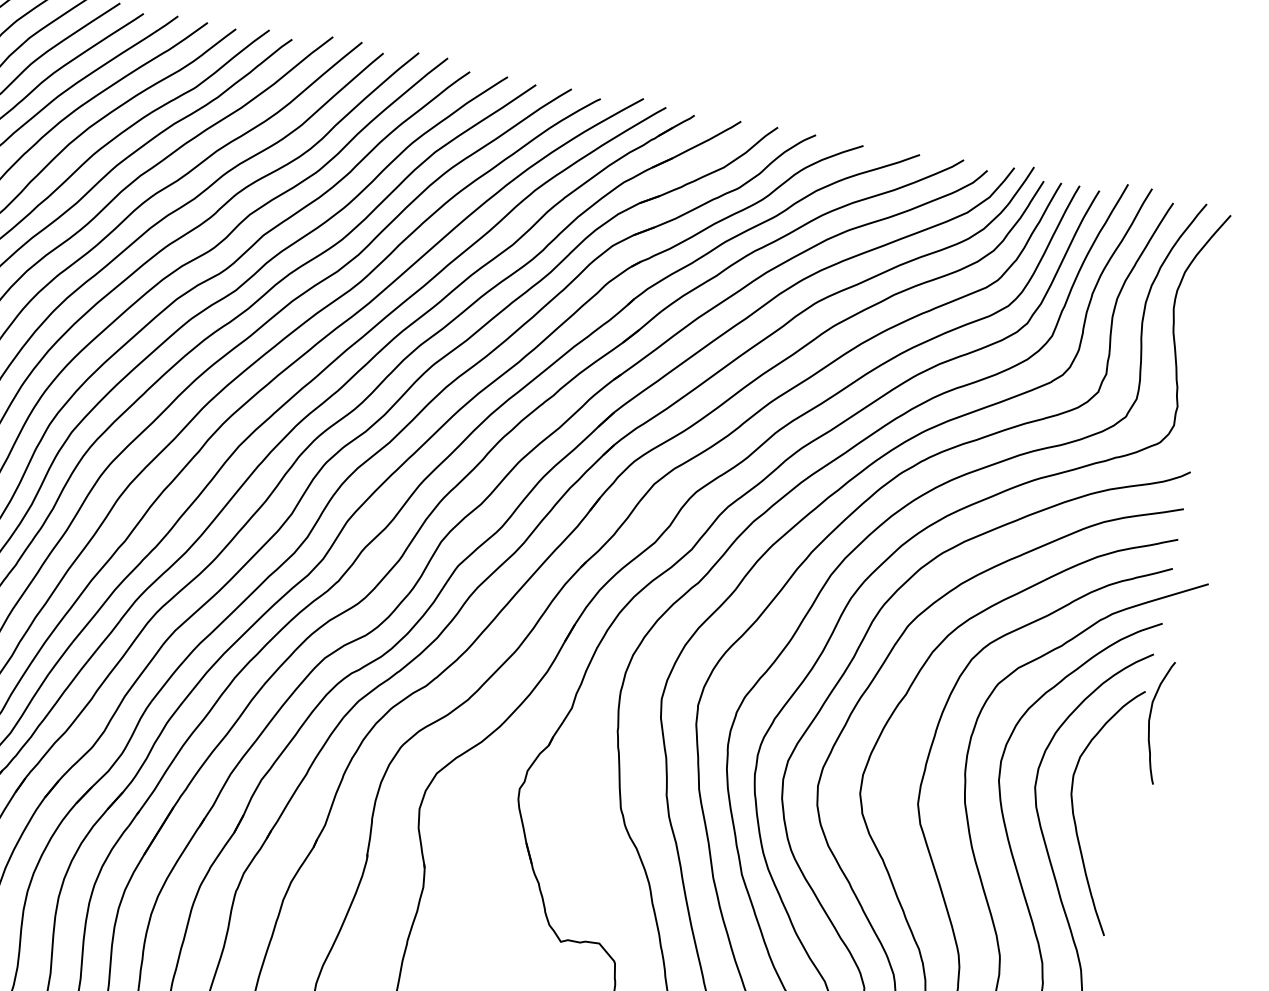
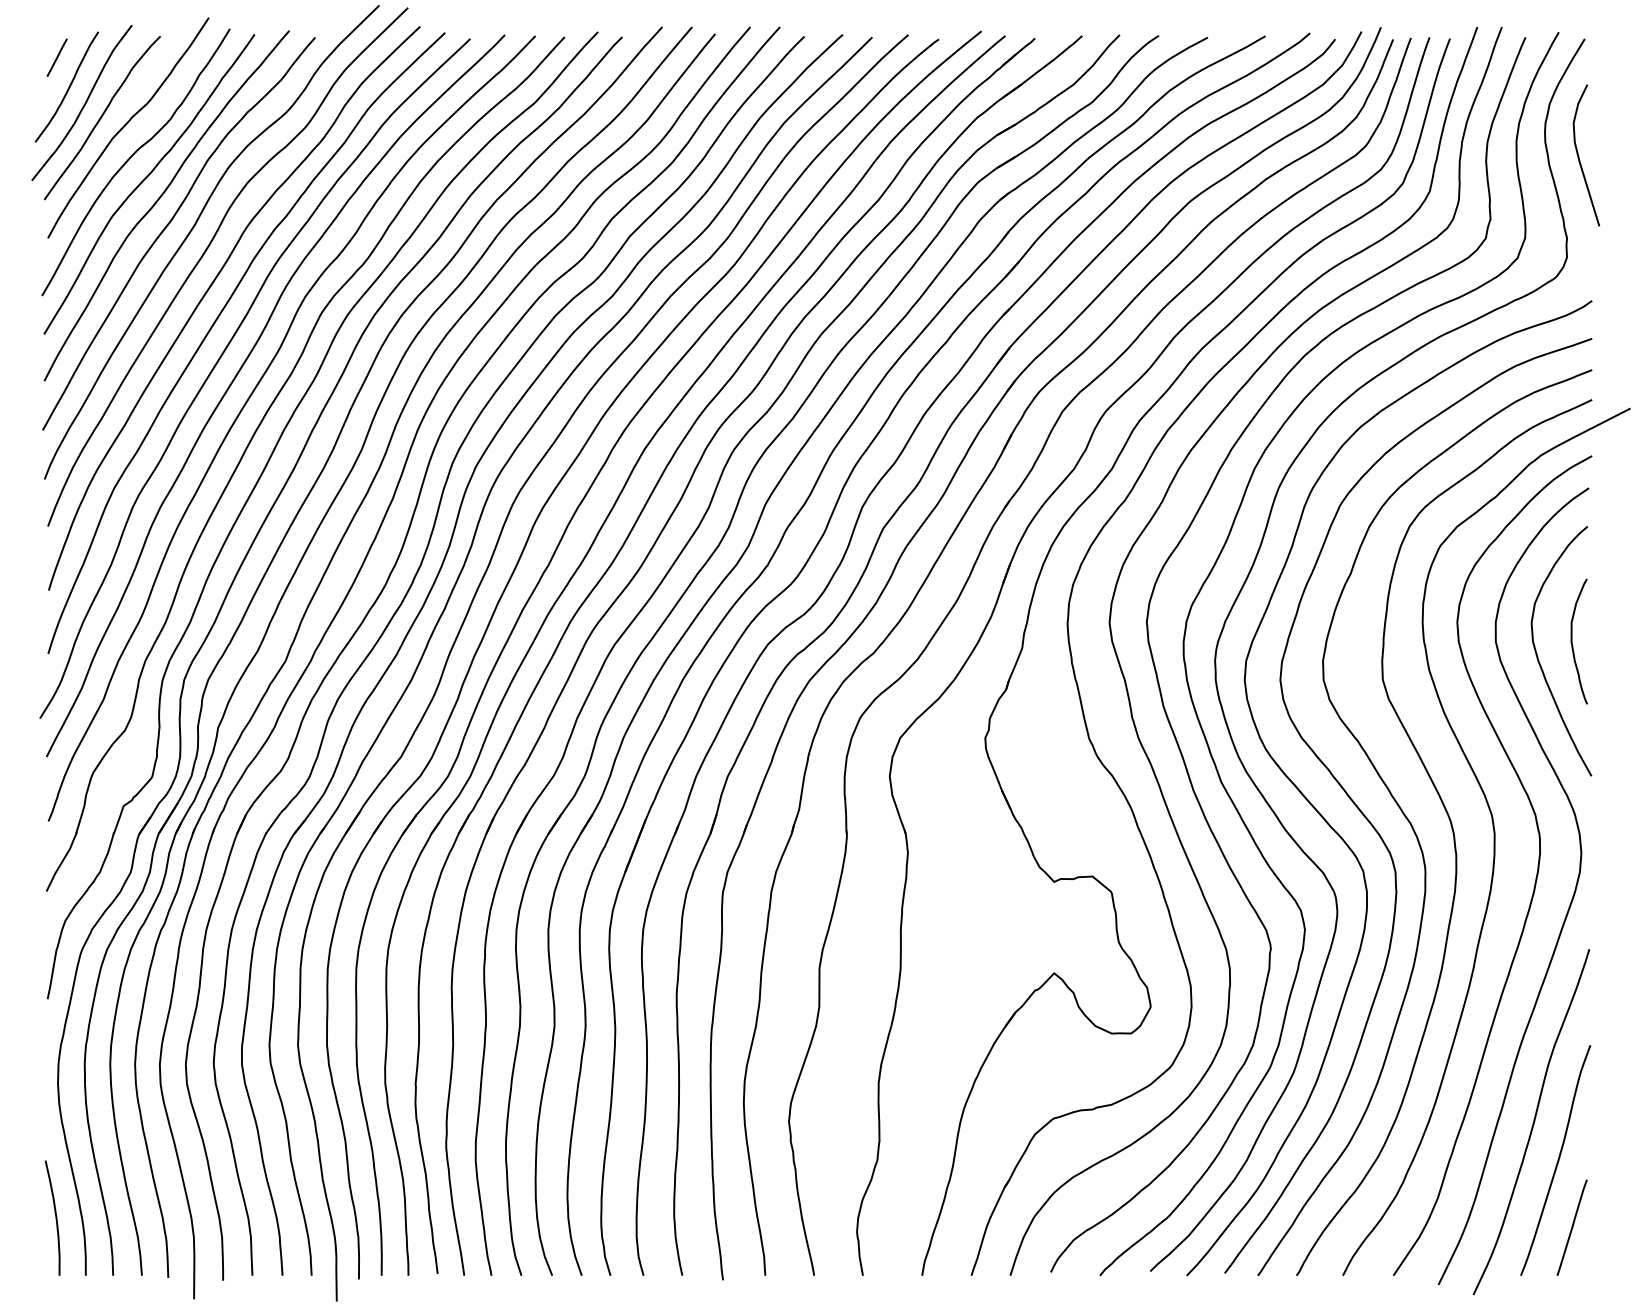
curve: (1204, 329) -> (1579, 156), added
curve: (1150, 720) -> (1572, 641), moved

